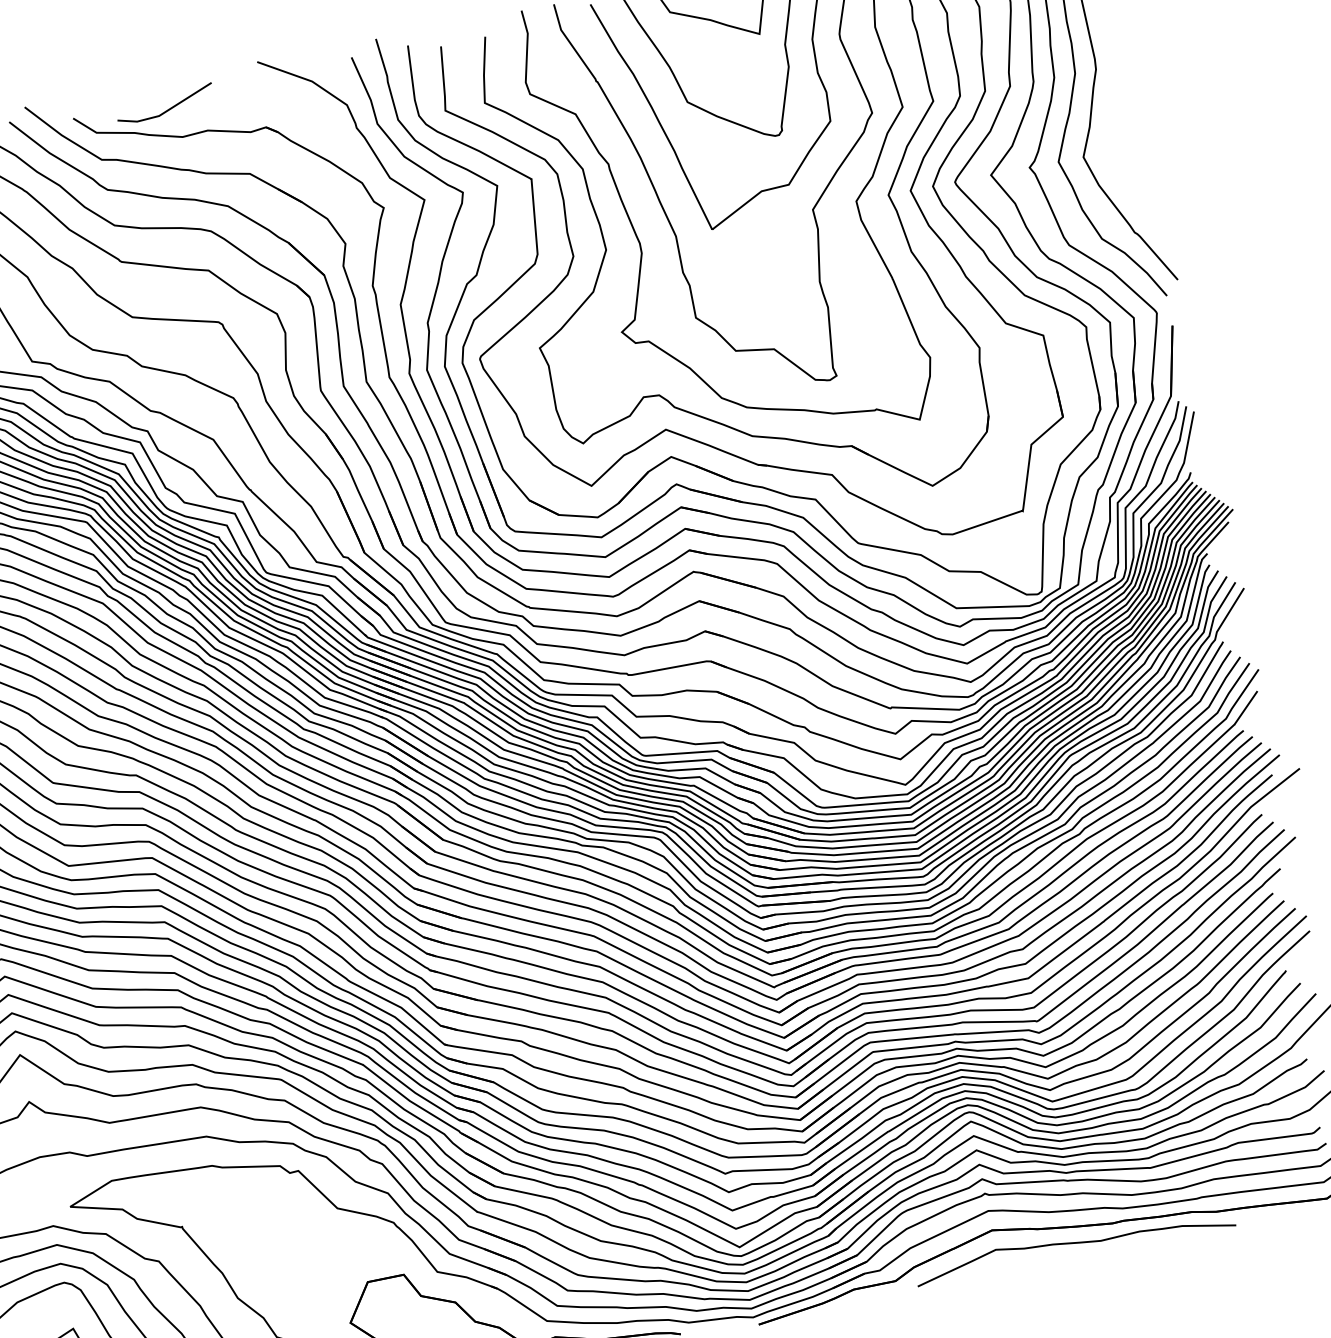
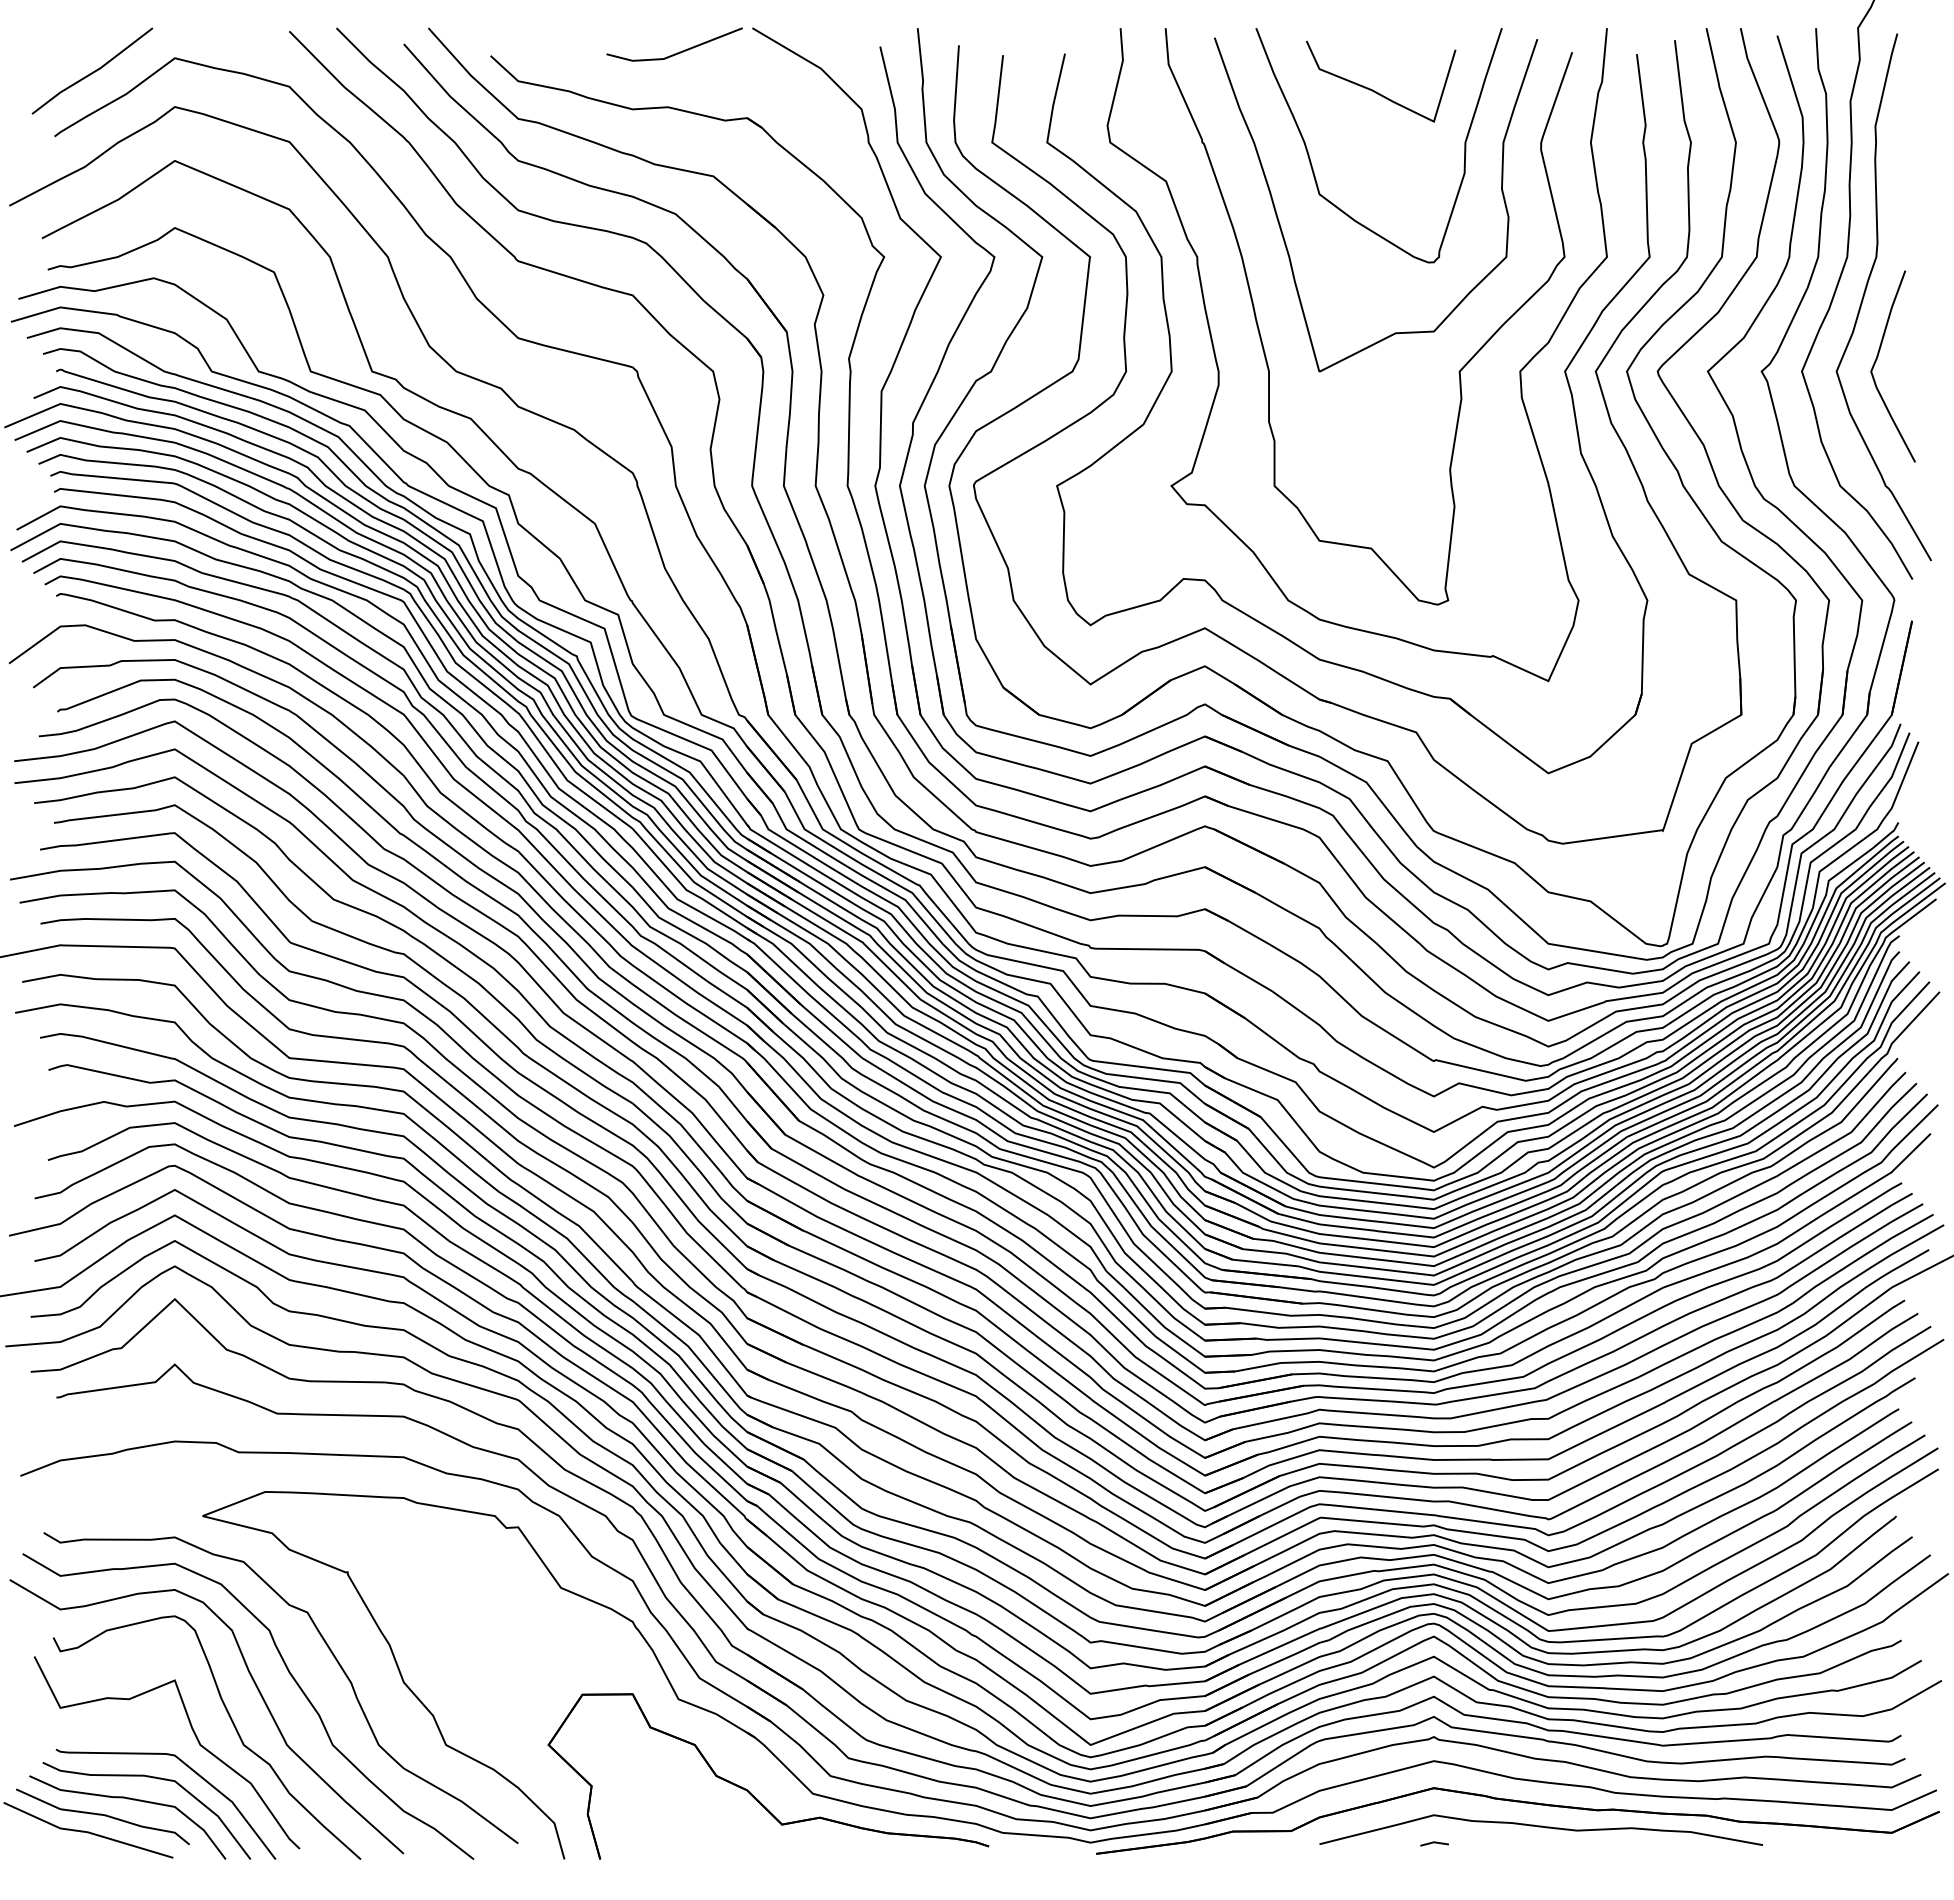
line: (168, 109) -> (677, 52), moved
curve: (1111, 142) -> (1877, 359), added
line: (1000, 1270) -> (1434, 1843), added

